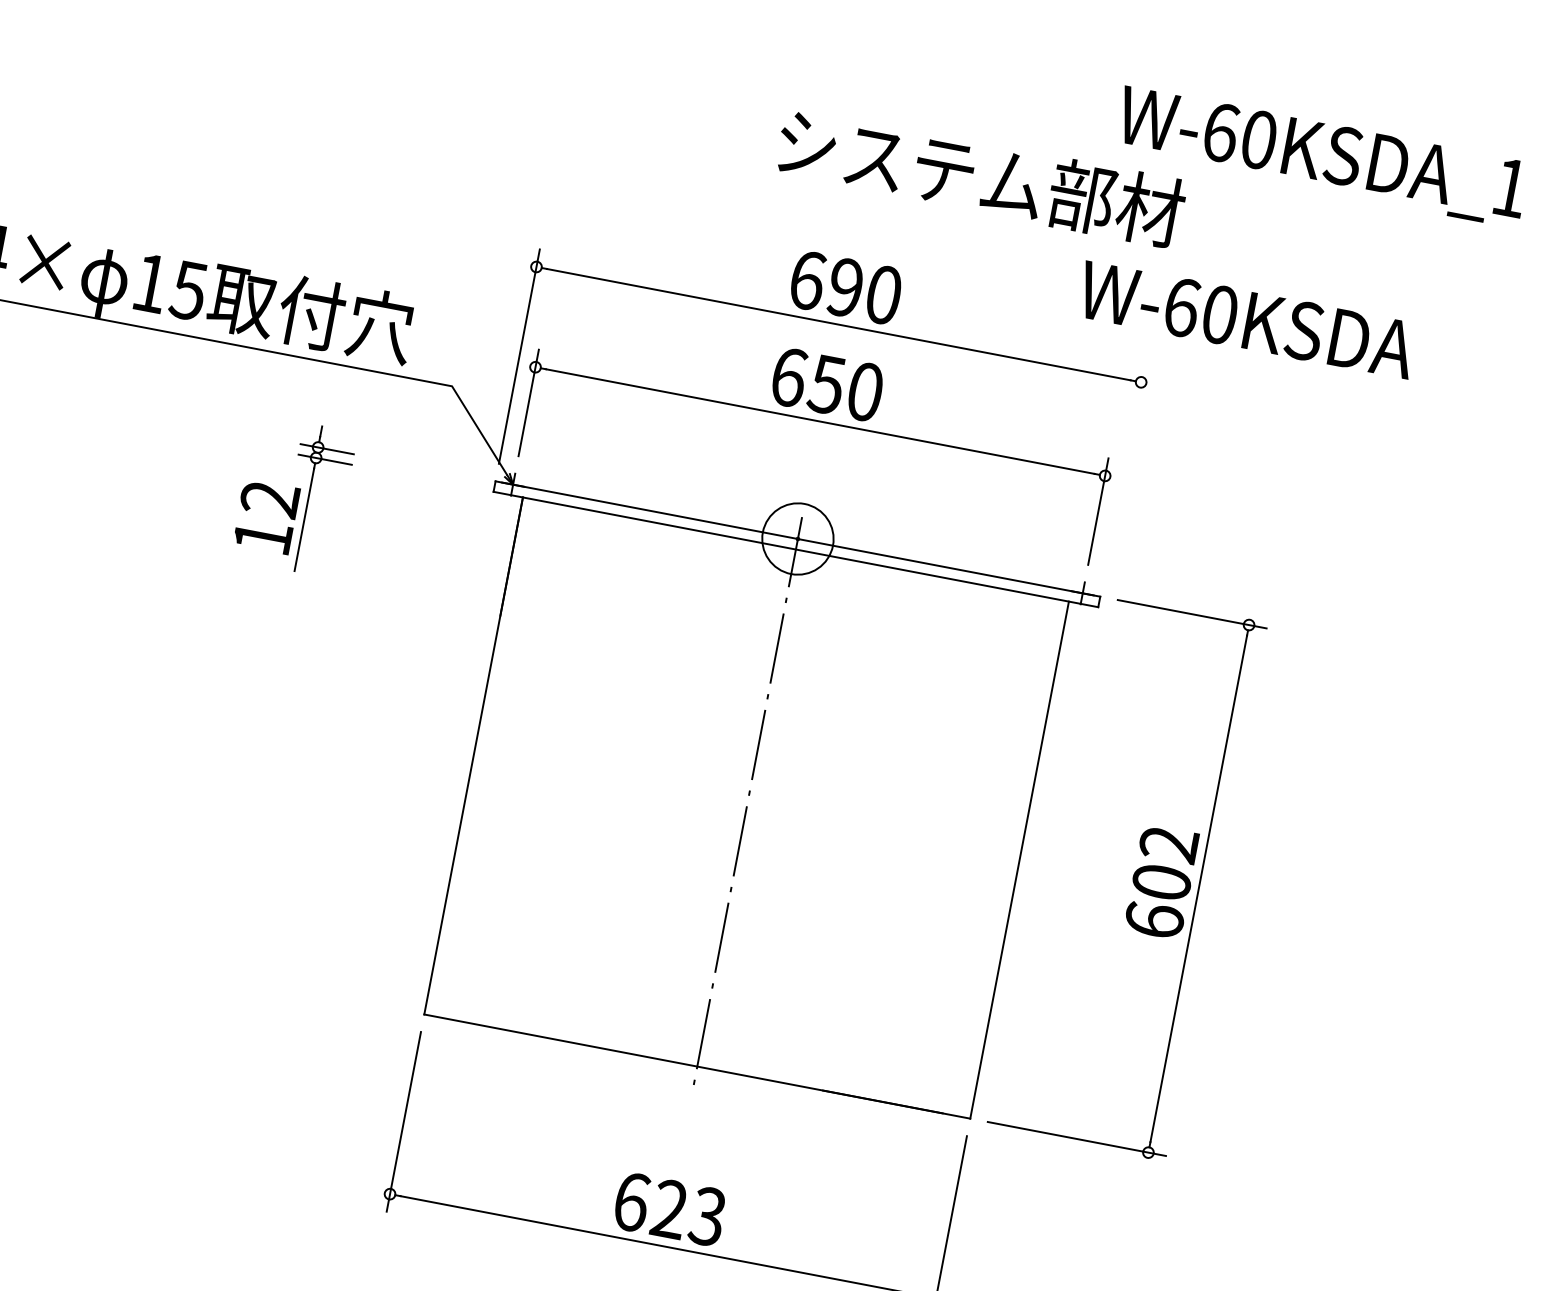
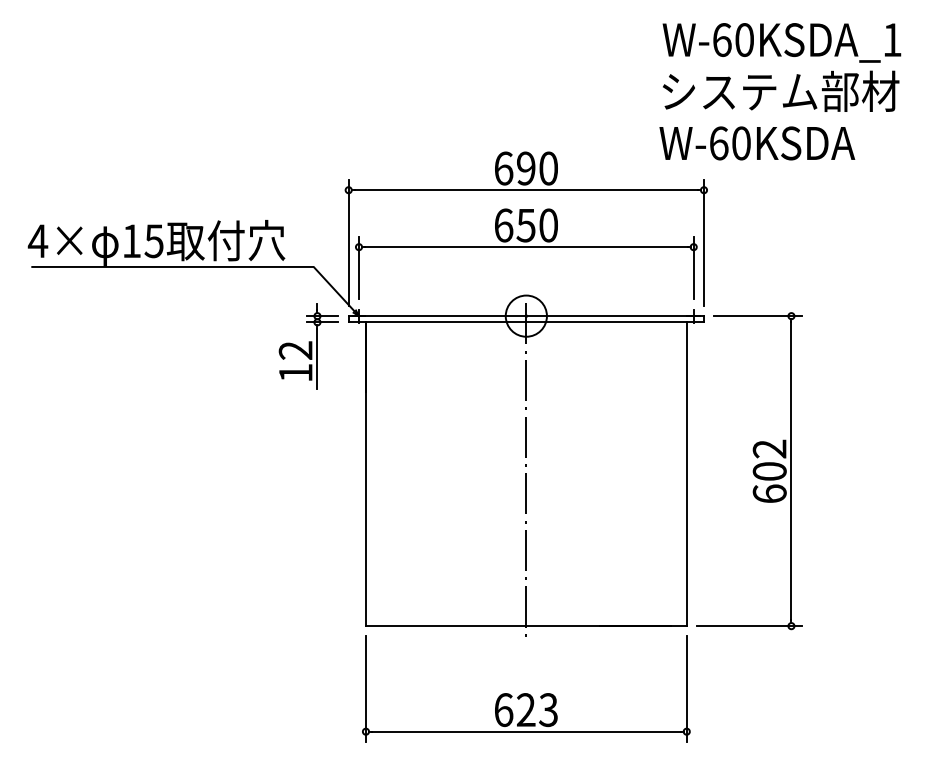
text: (982, 176) -> (781, 90), moved
line: (1125, 471) -> (704, 242), added
part: (293, 496) -> (308, 346), moved

